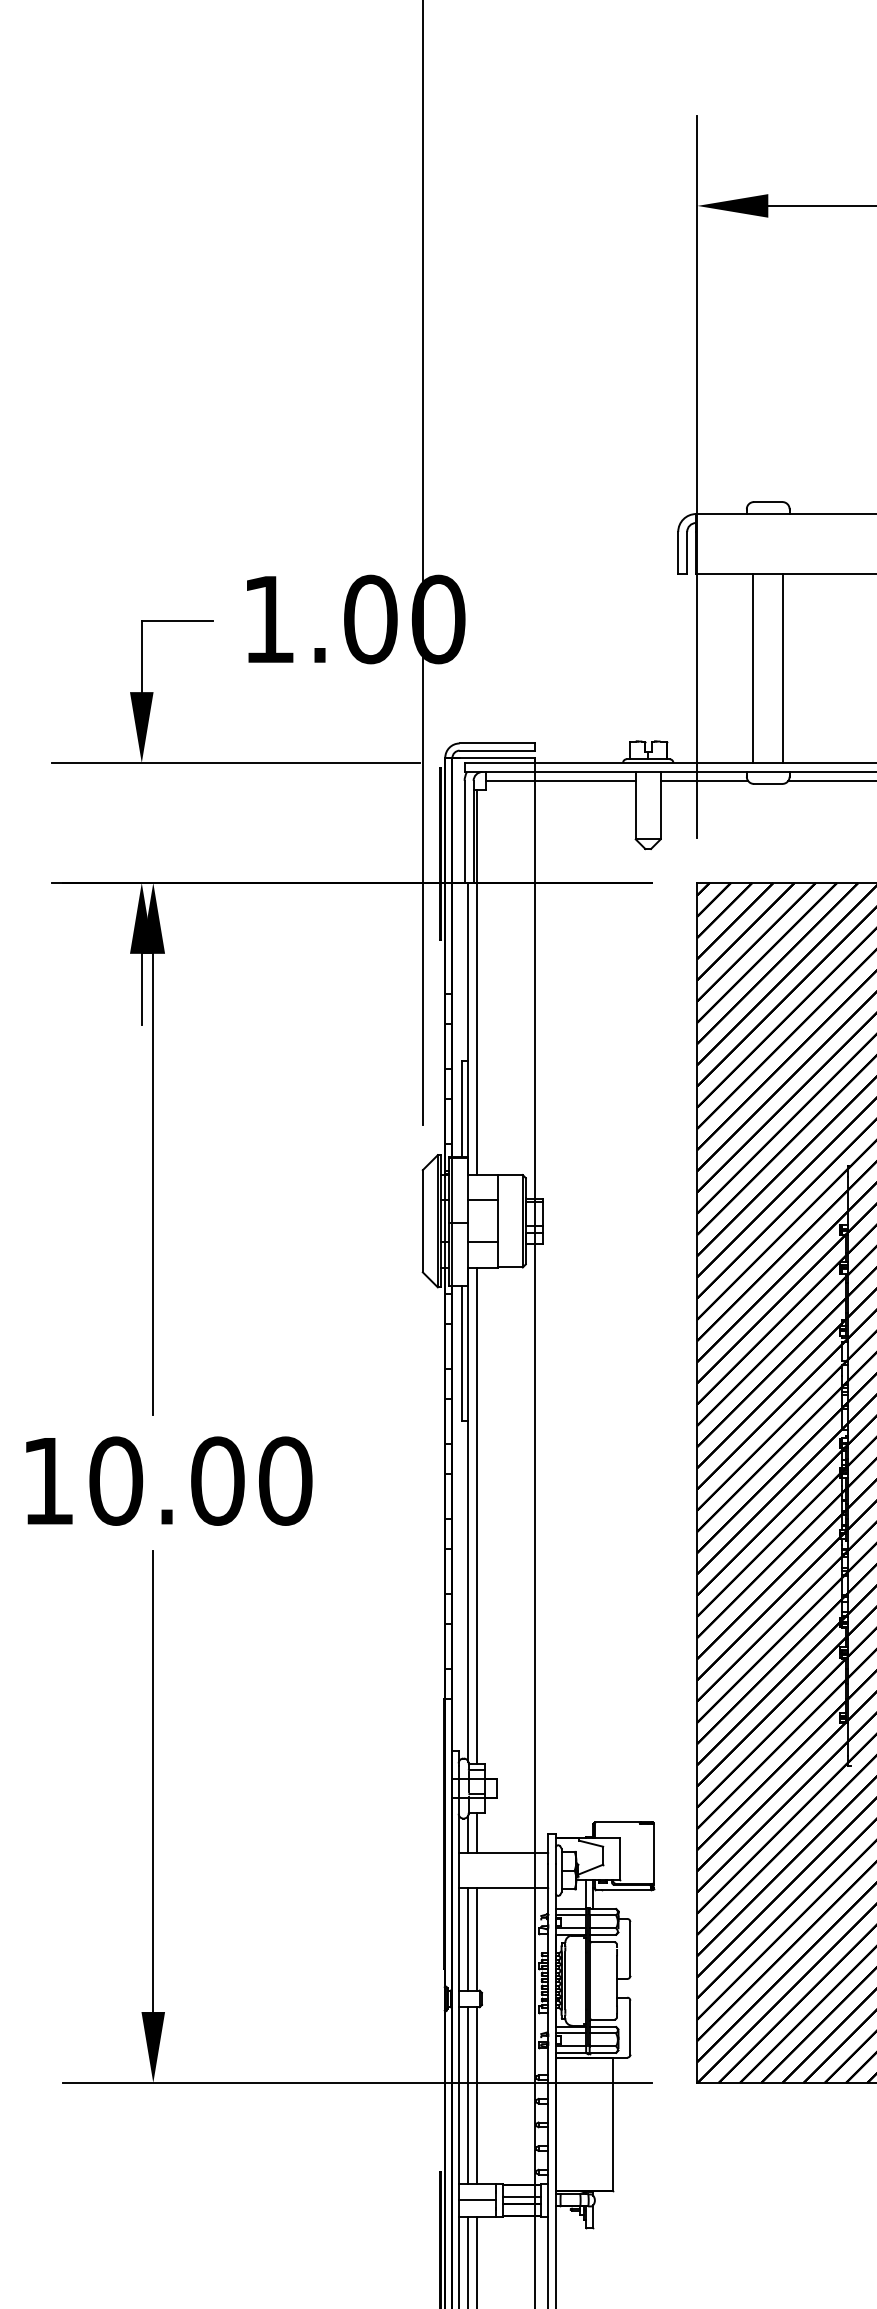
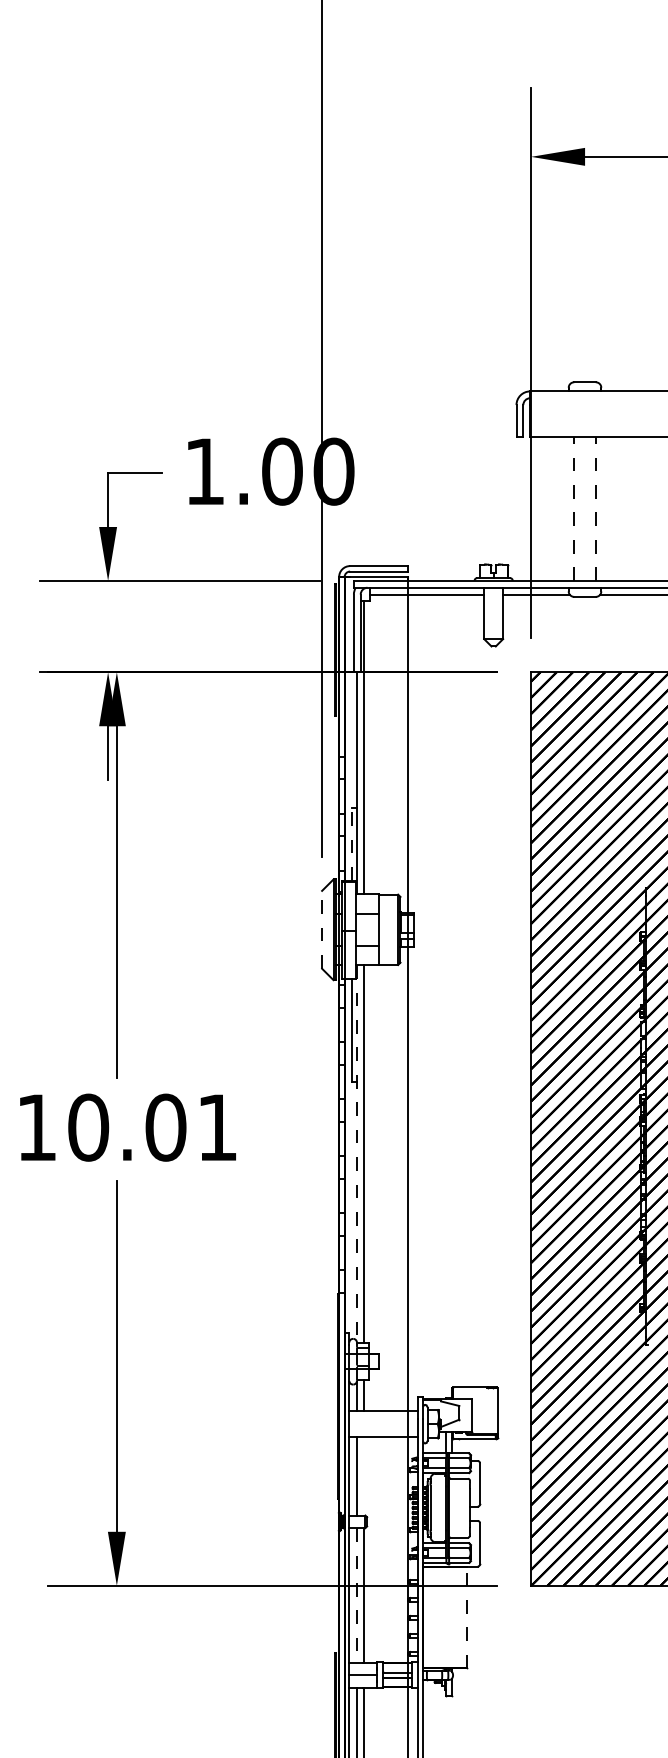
line: (753, 668) -> (573, 509), solid -> dashed
line: (783, 668) -> (596, 509), solid -> dashed
line: (462, 1108) -> (352, 843), solid -> dashed
line: (422, 1220) -> (321, 929), solid -> dashed
text: (285, 1480) -> (217, 1127), 10.00 -> 10.01
line: (468, 1514) -> (356, 1153), solid -> dashed
line: (477, 1938) -> (363, 1475), removed
line: (468, 2095) -> (356, 1595), solid -> dashed
line: (612, 2124) -> (466, 1617), solid -> dashed

